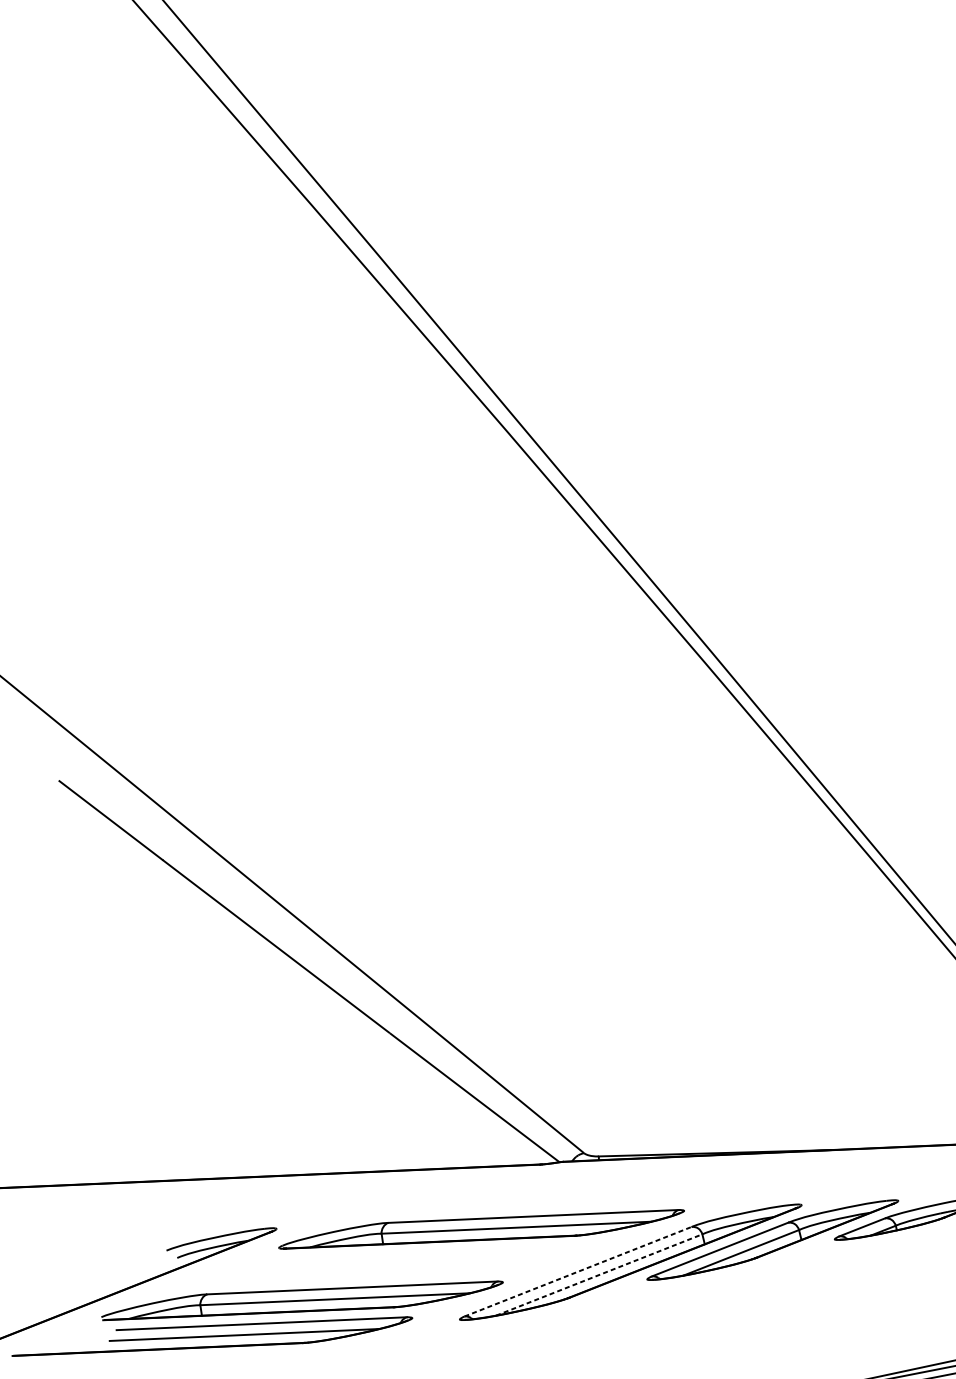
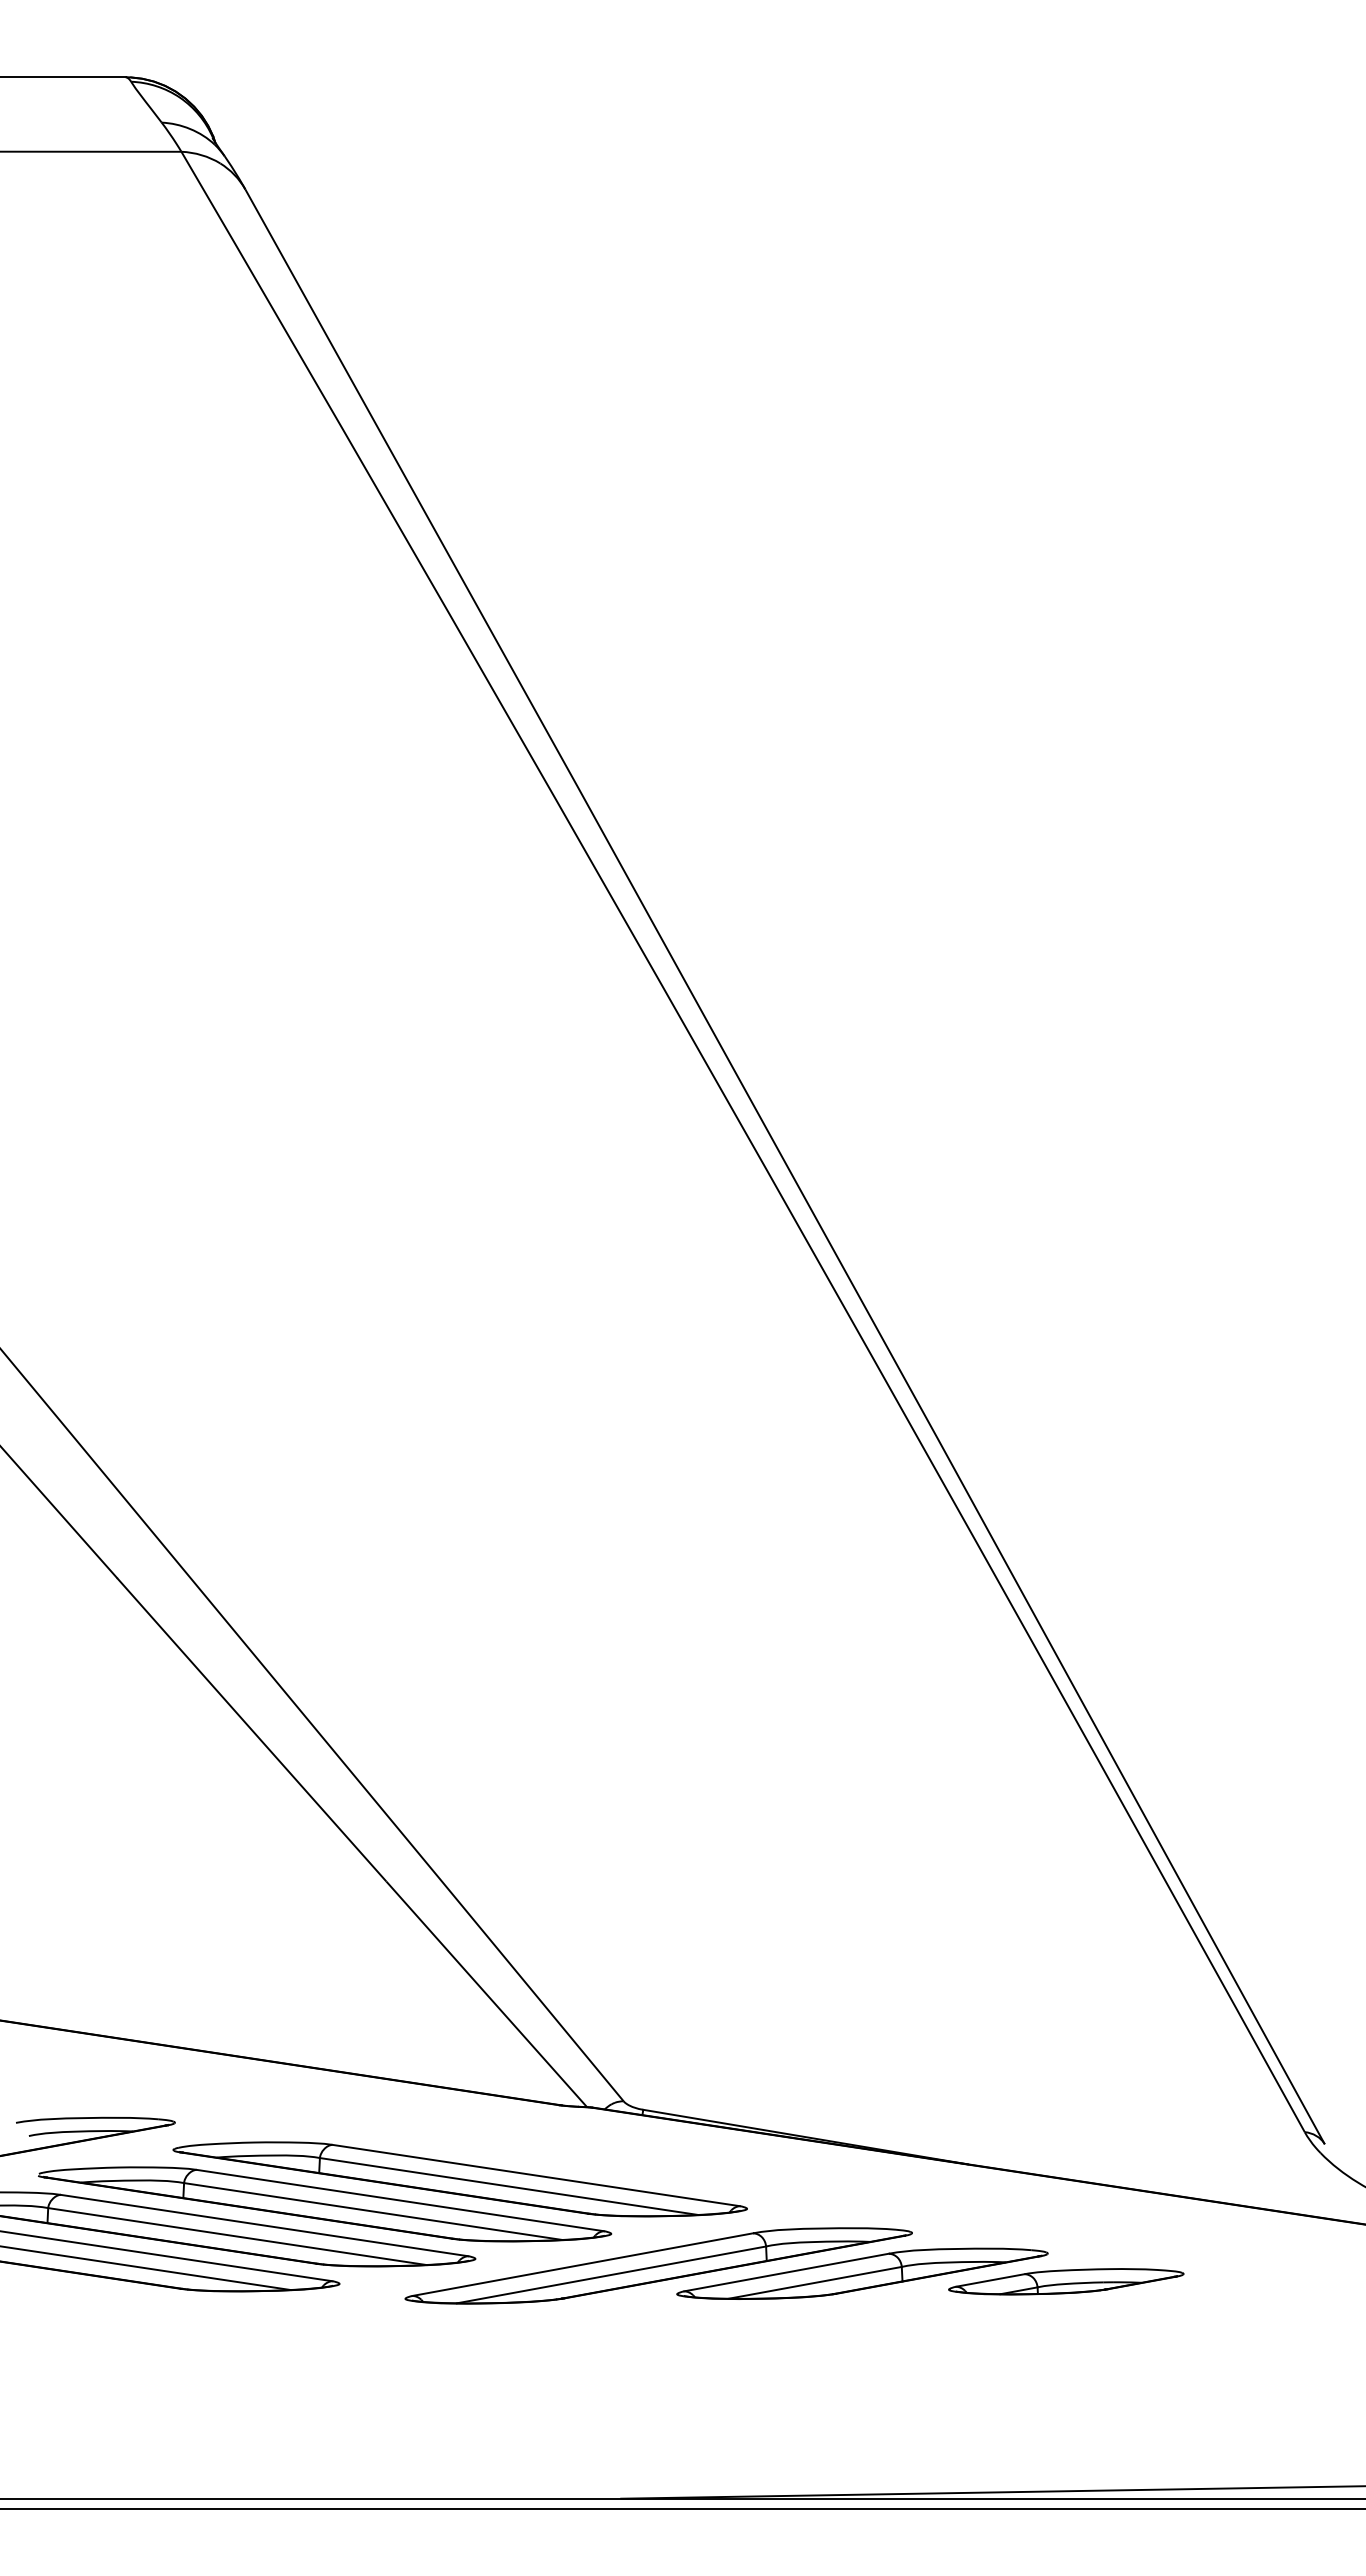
part: (391, 1265) -> (325, 2204), added
line: (578, 1271) -> (583, 2264), dashed -> solid
line: (599, 1274) -> (611, 2274), dashed -> solid

